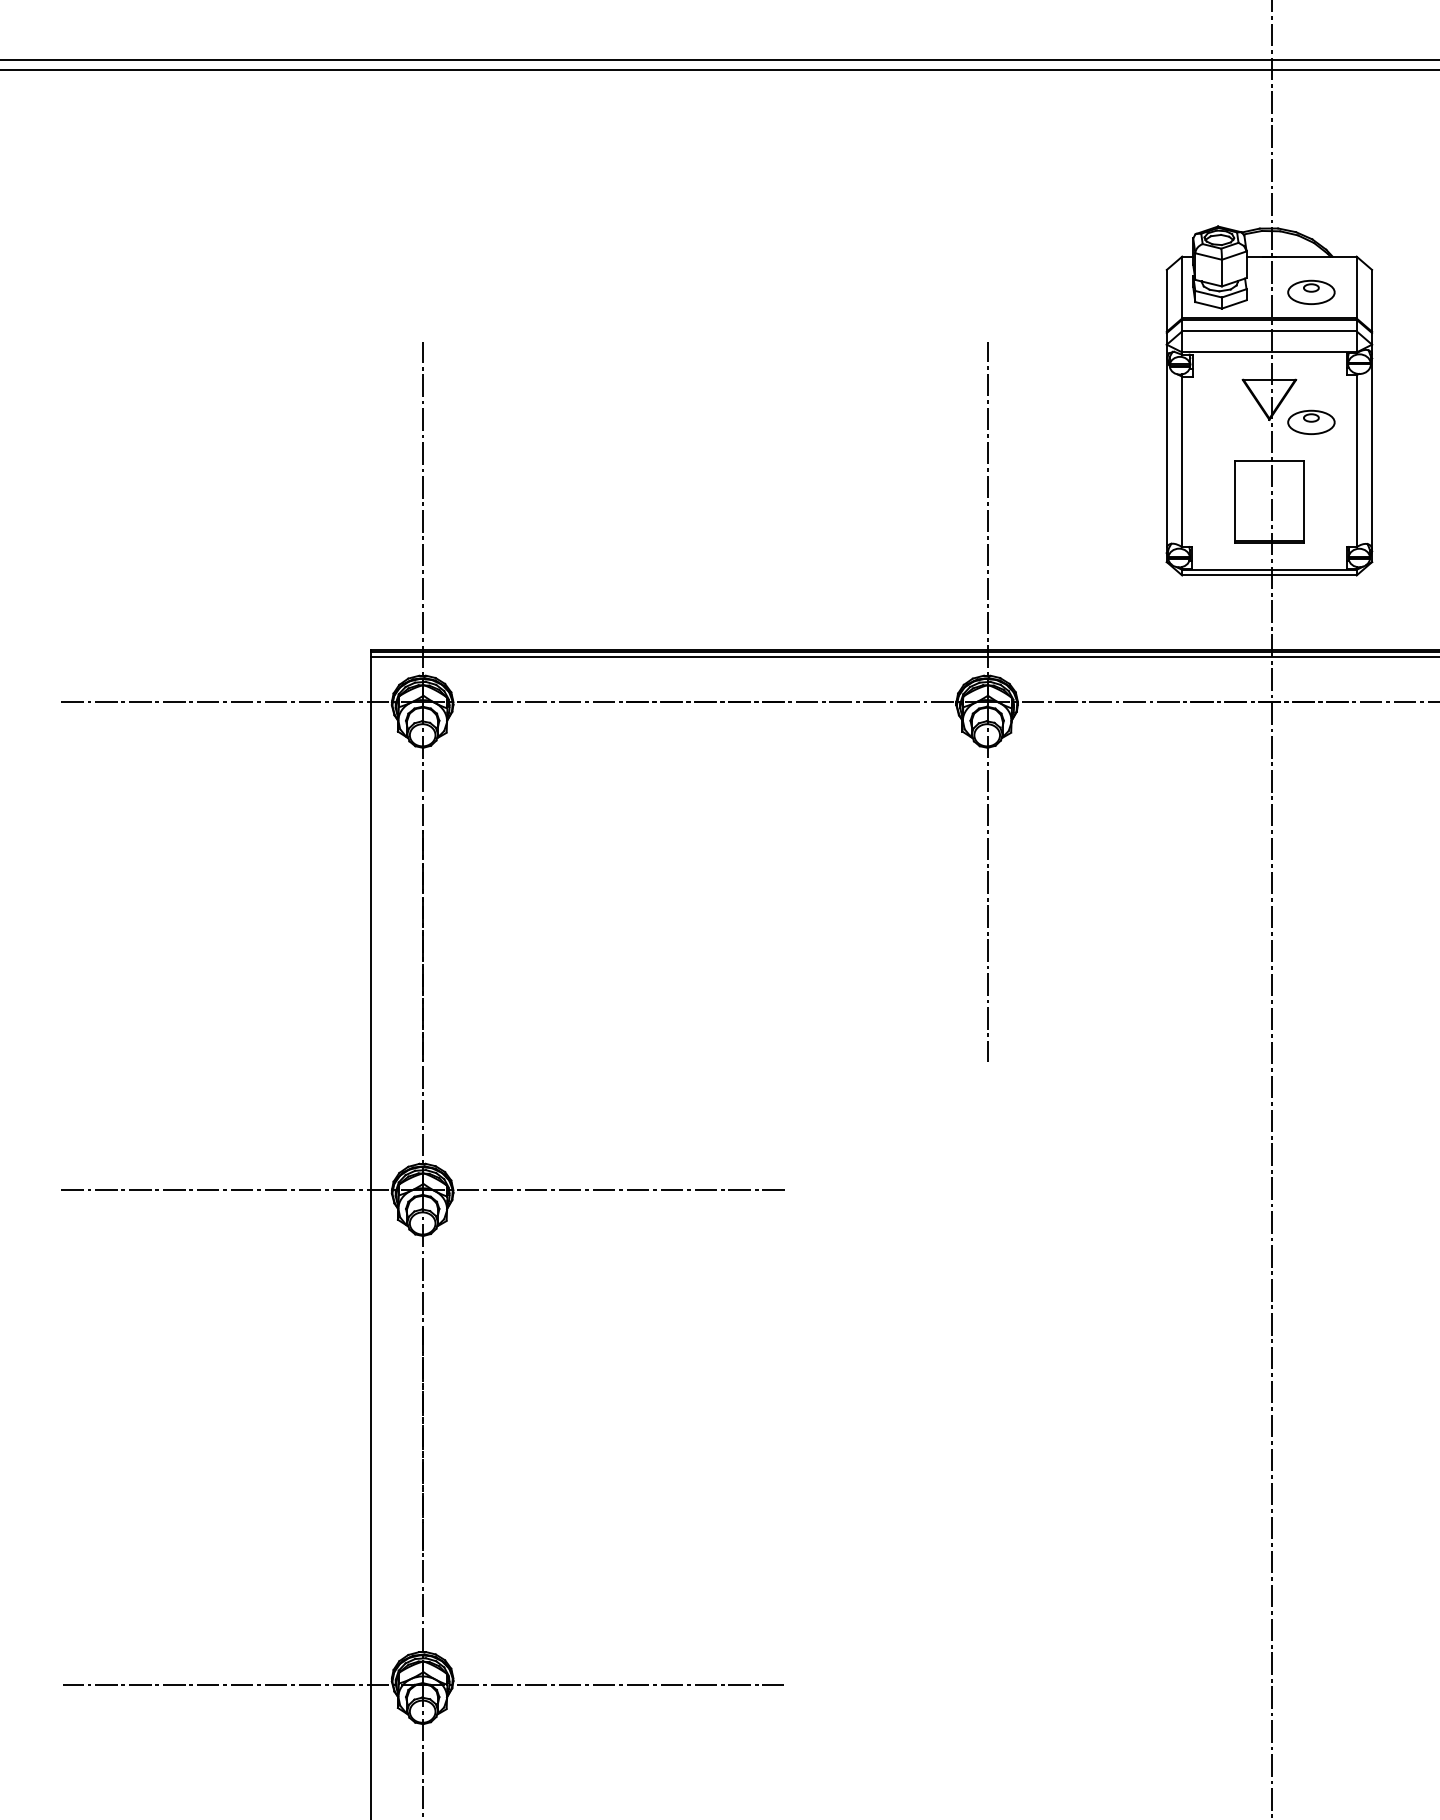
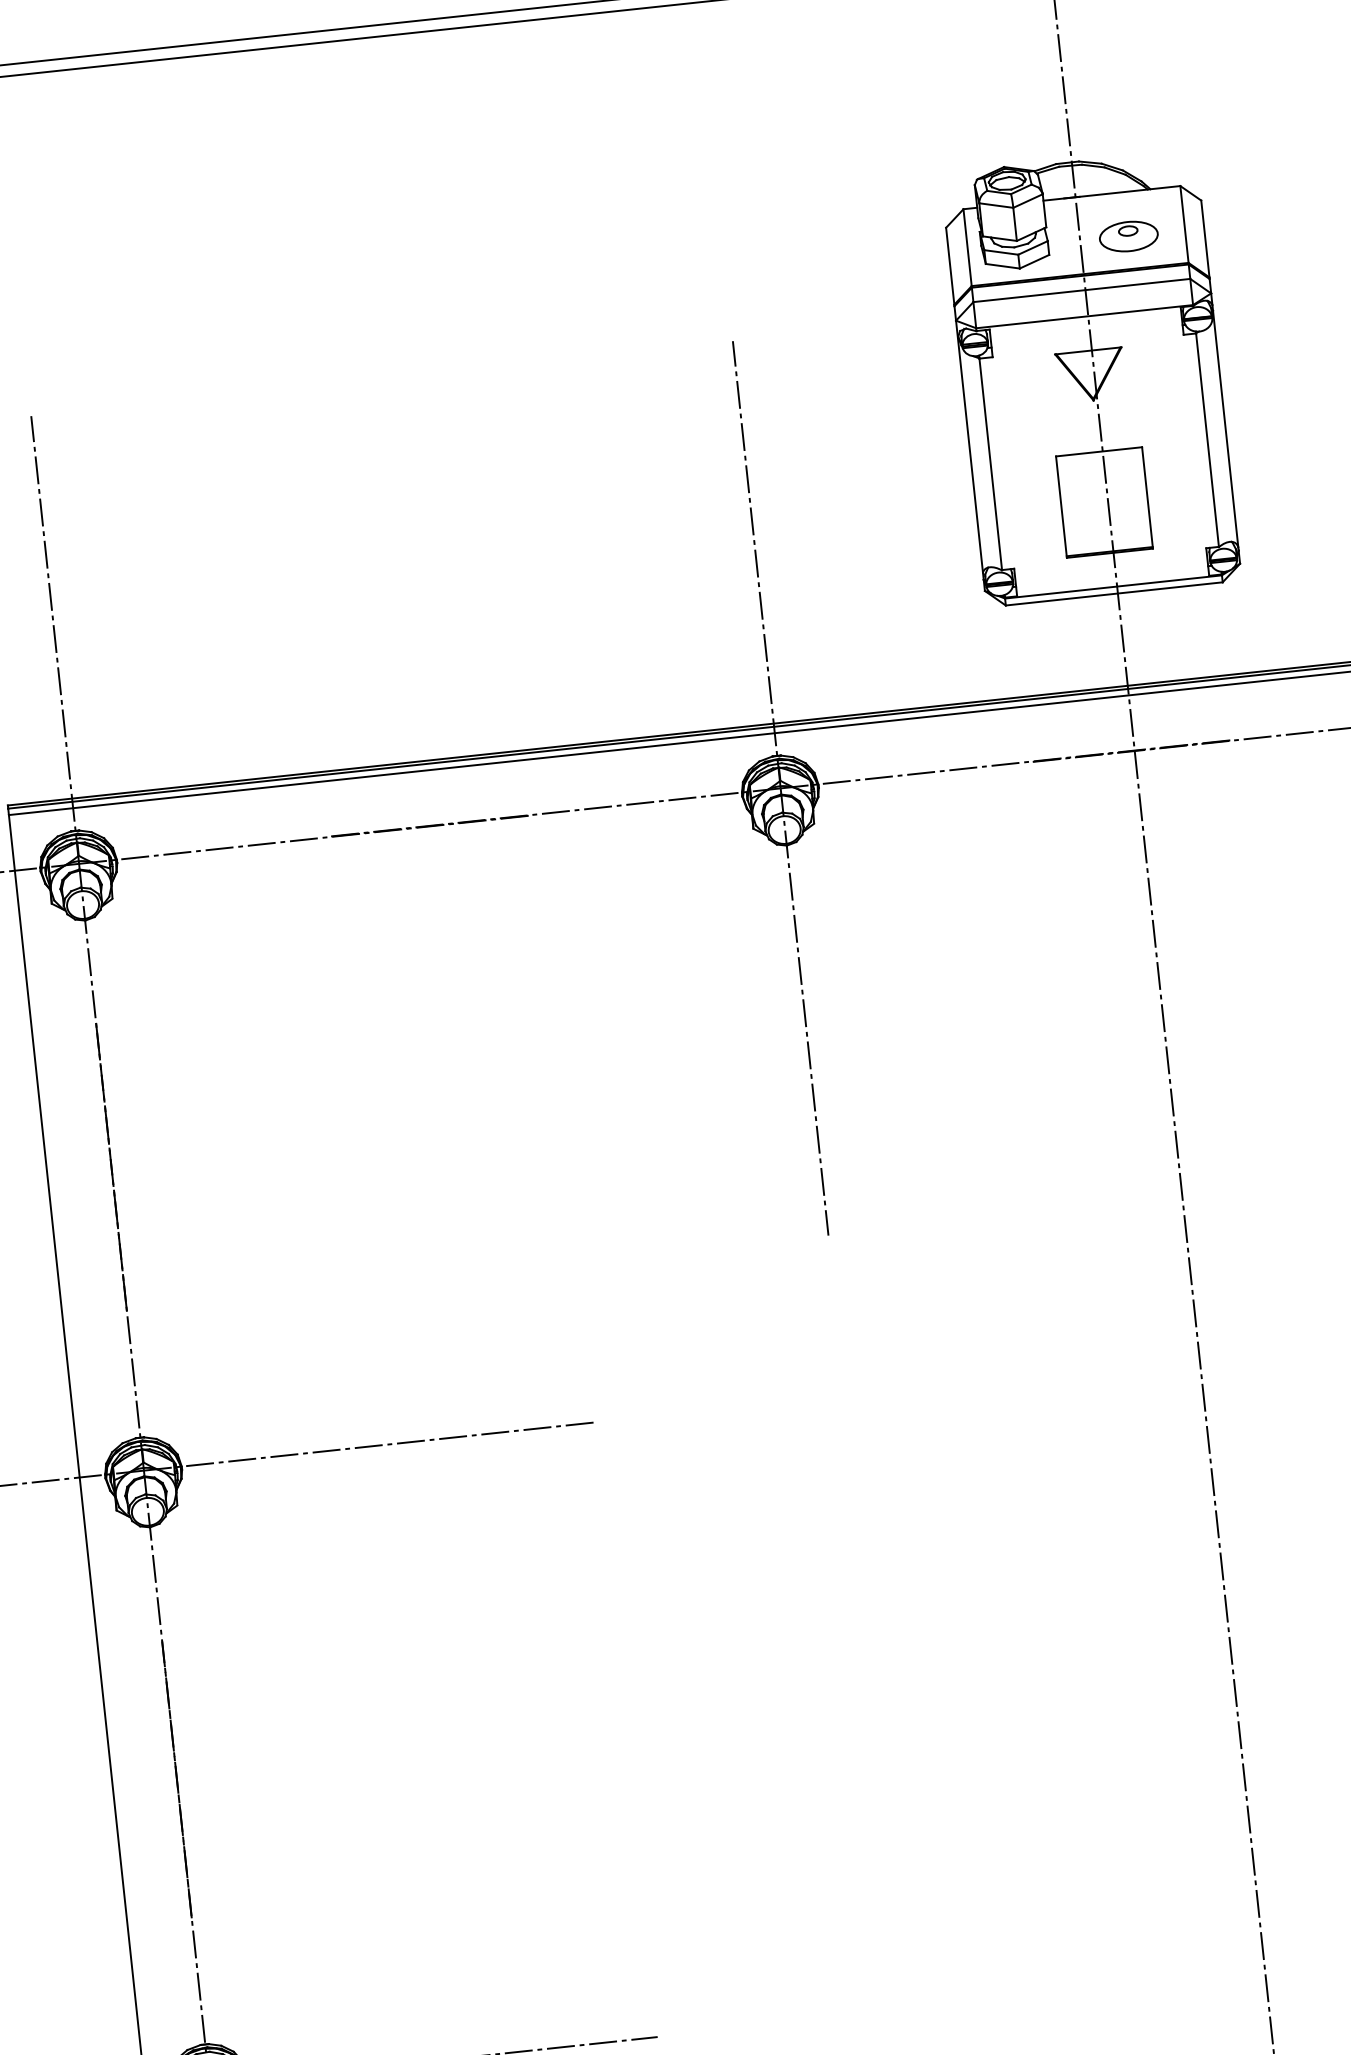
part: (1311, 421) -> (1146, 396), removed

